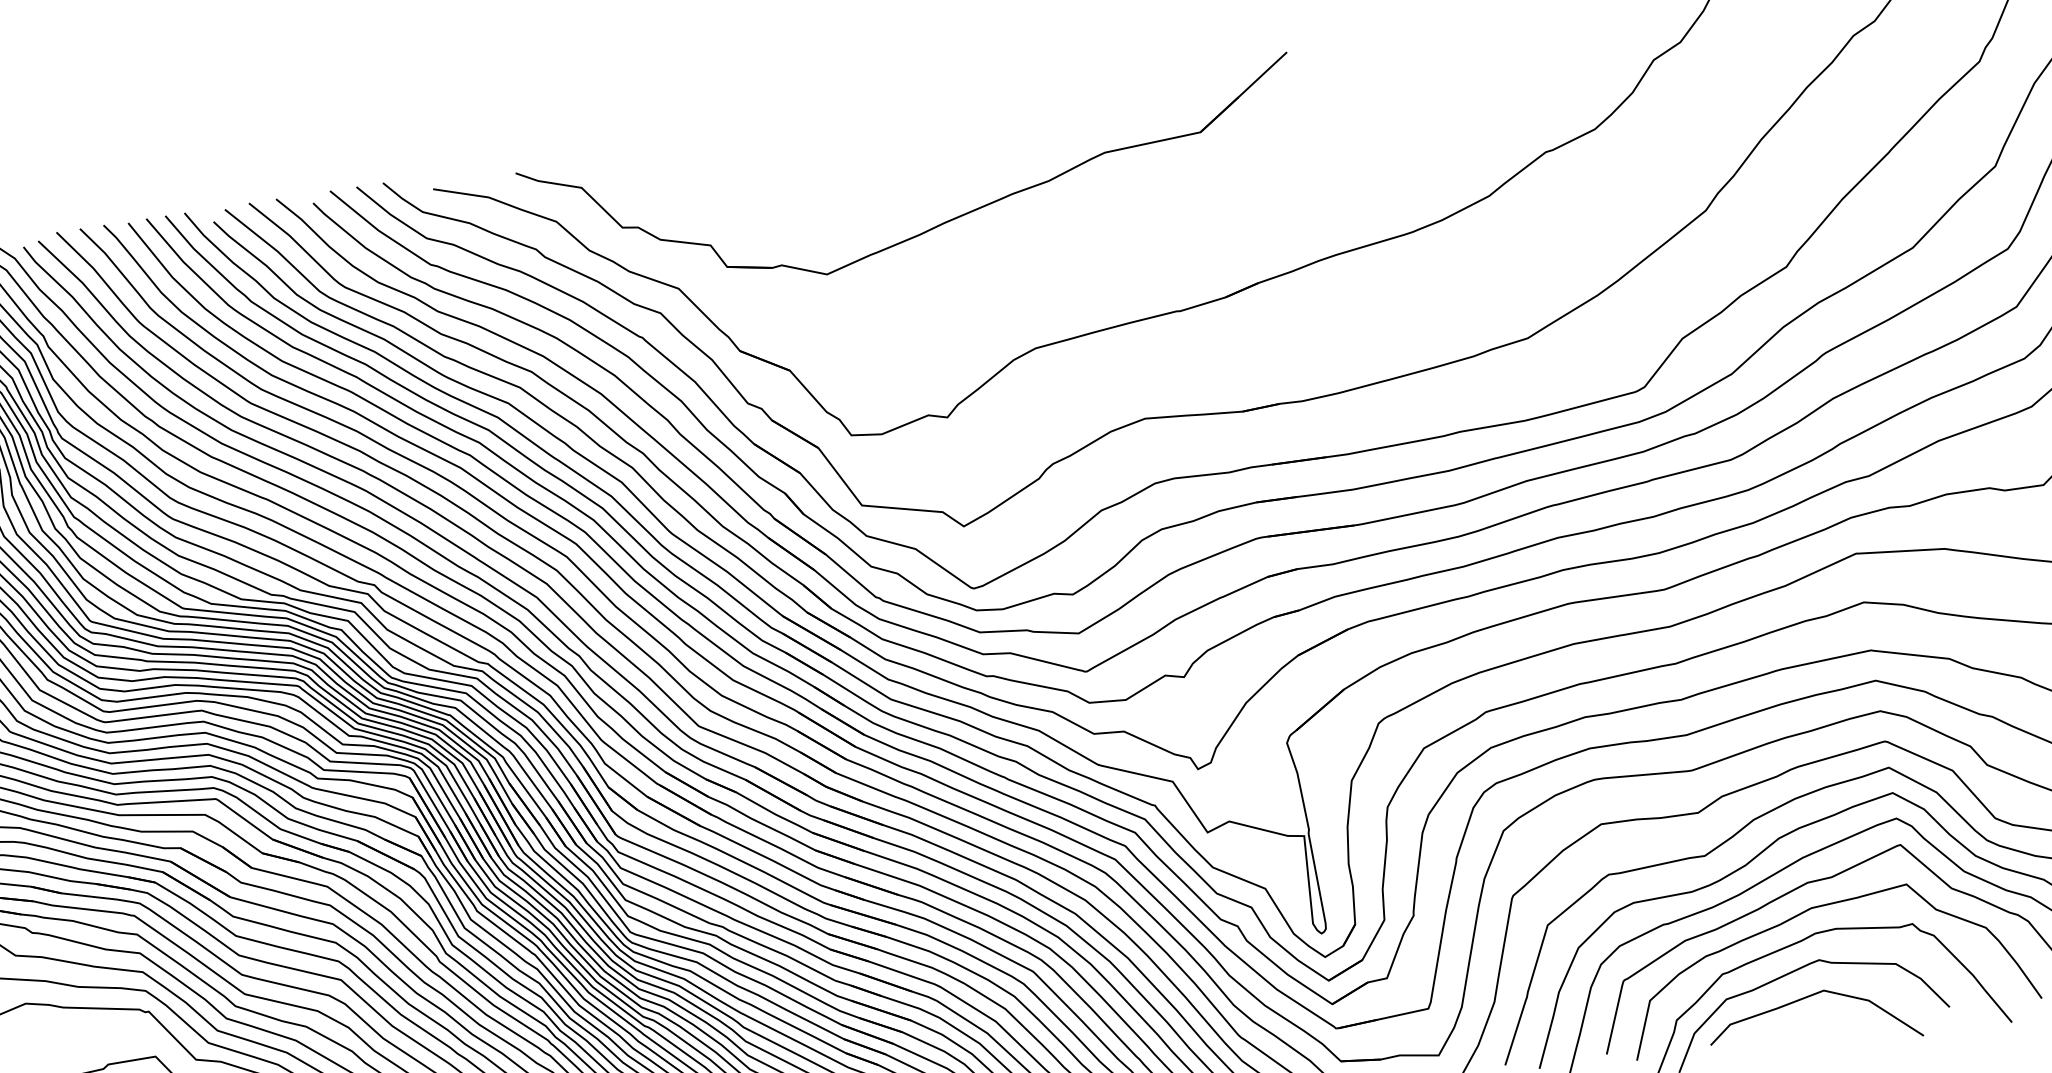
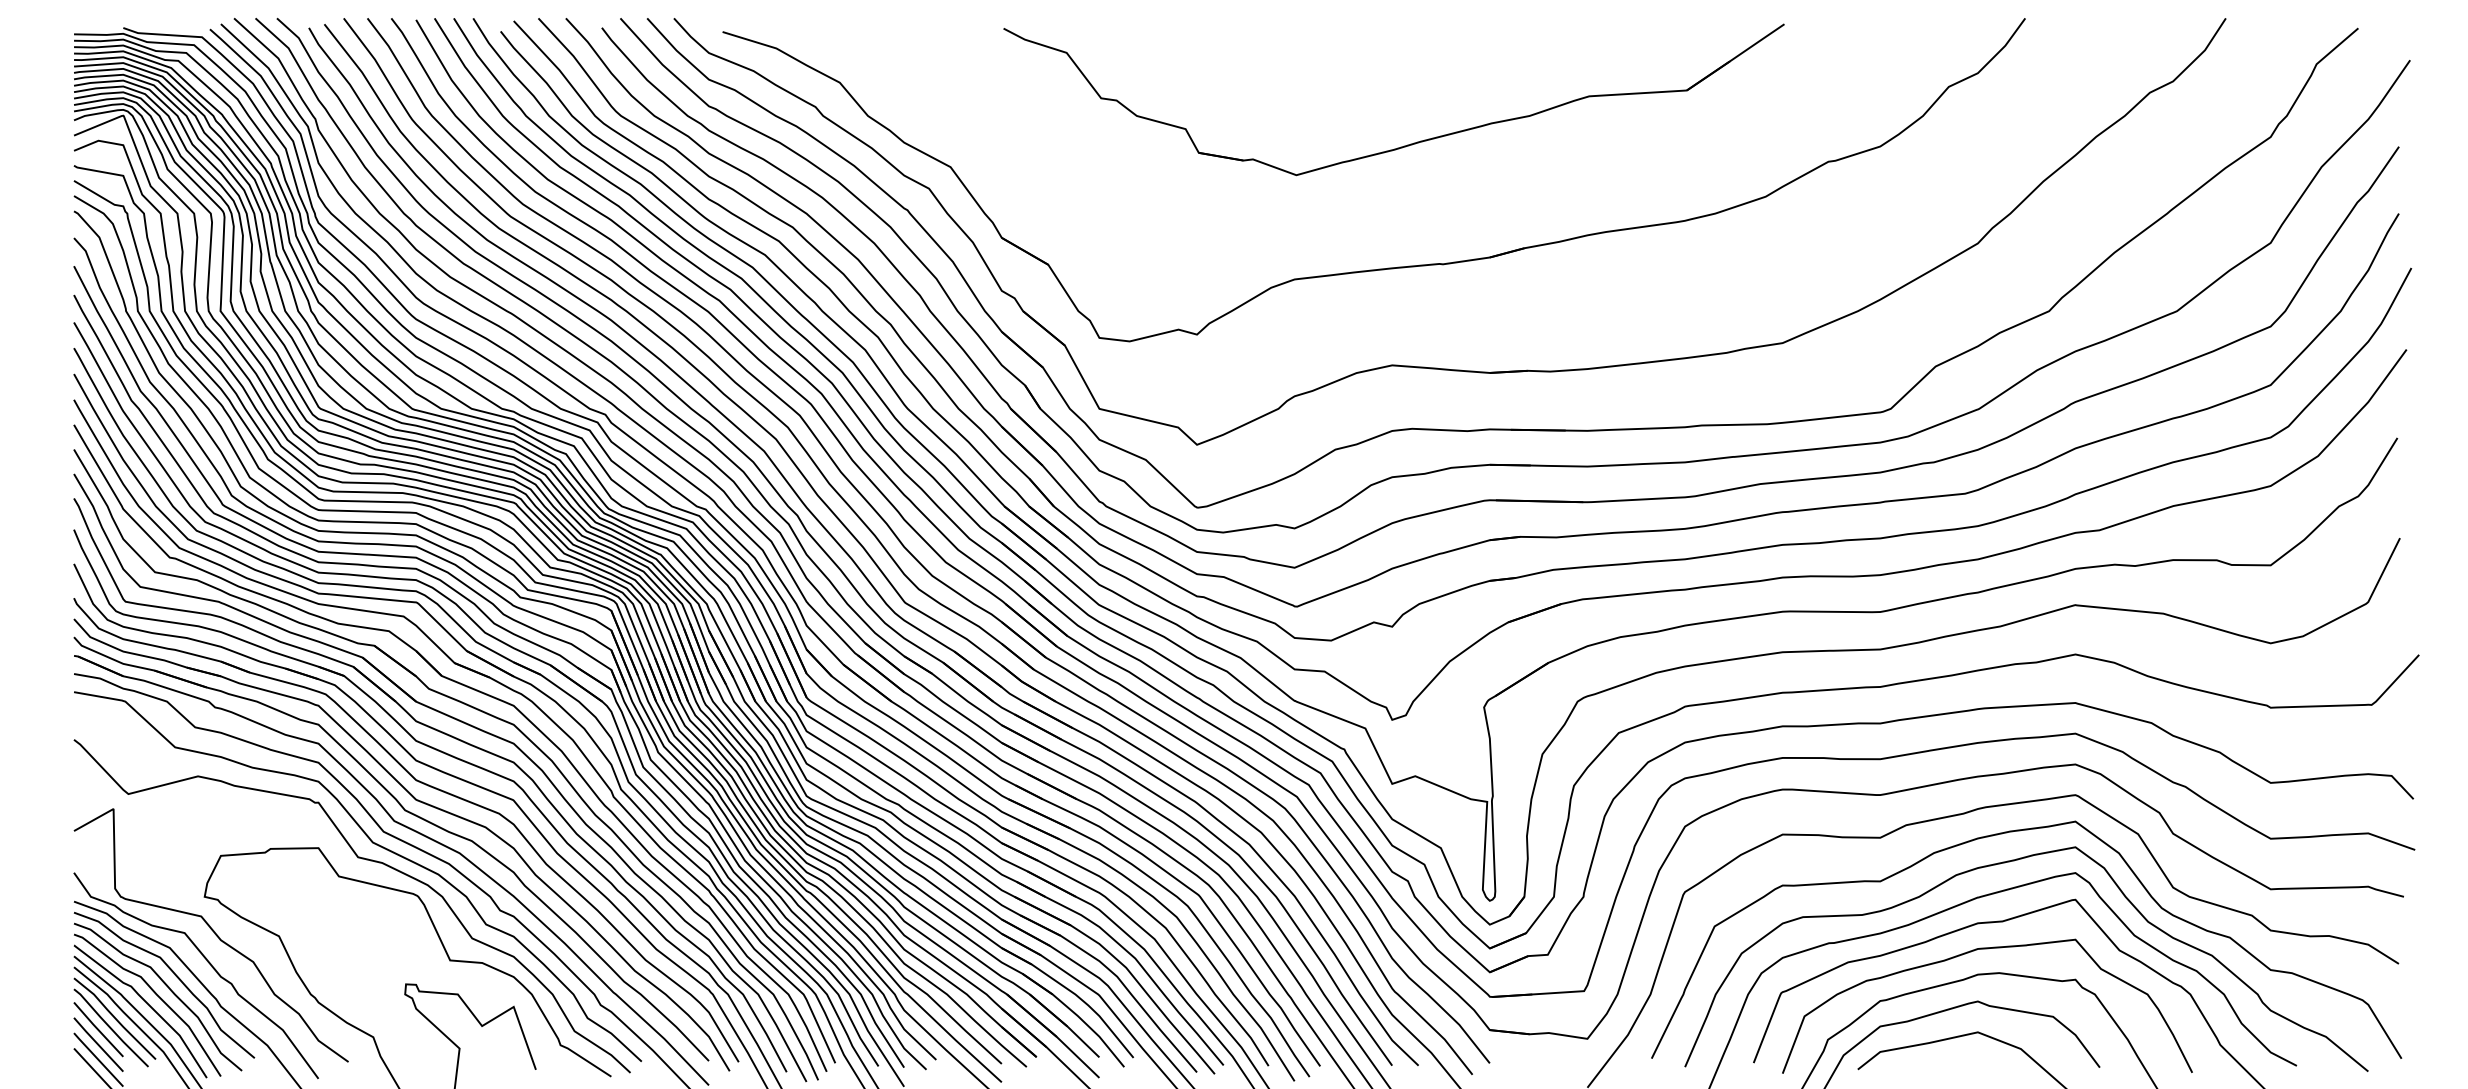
part: (932, 227) -> (1407, 144), moved

